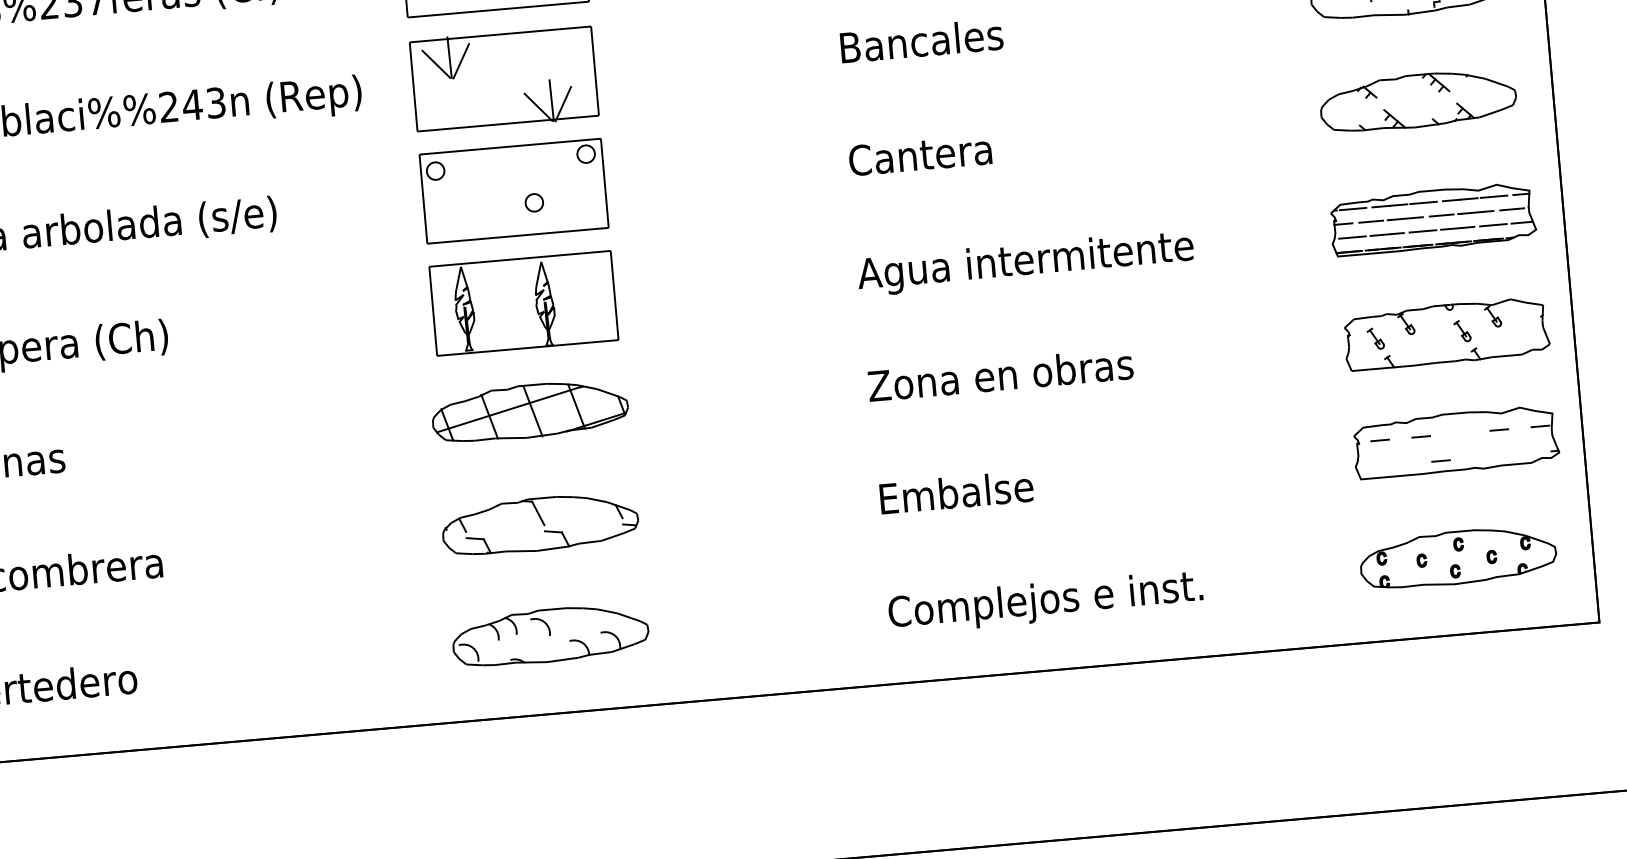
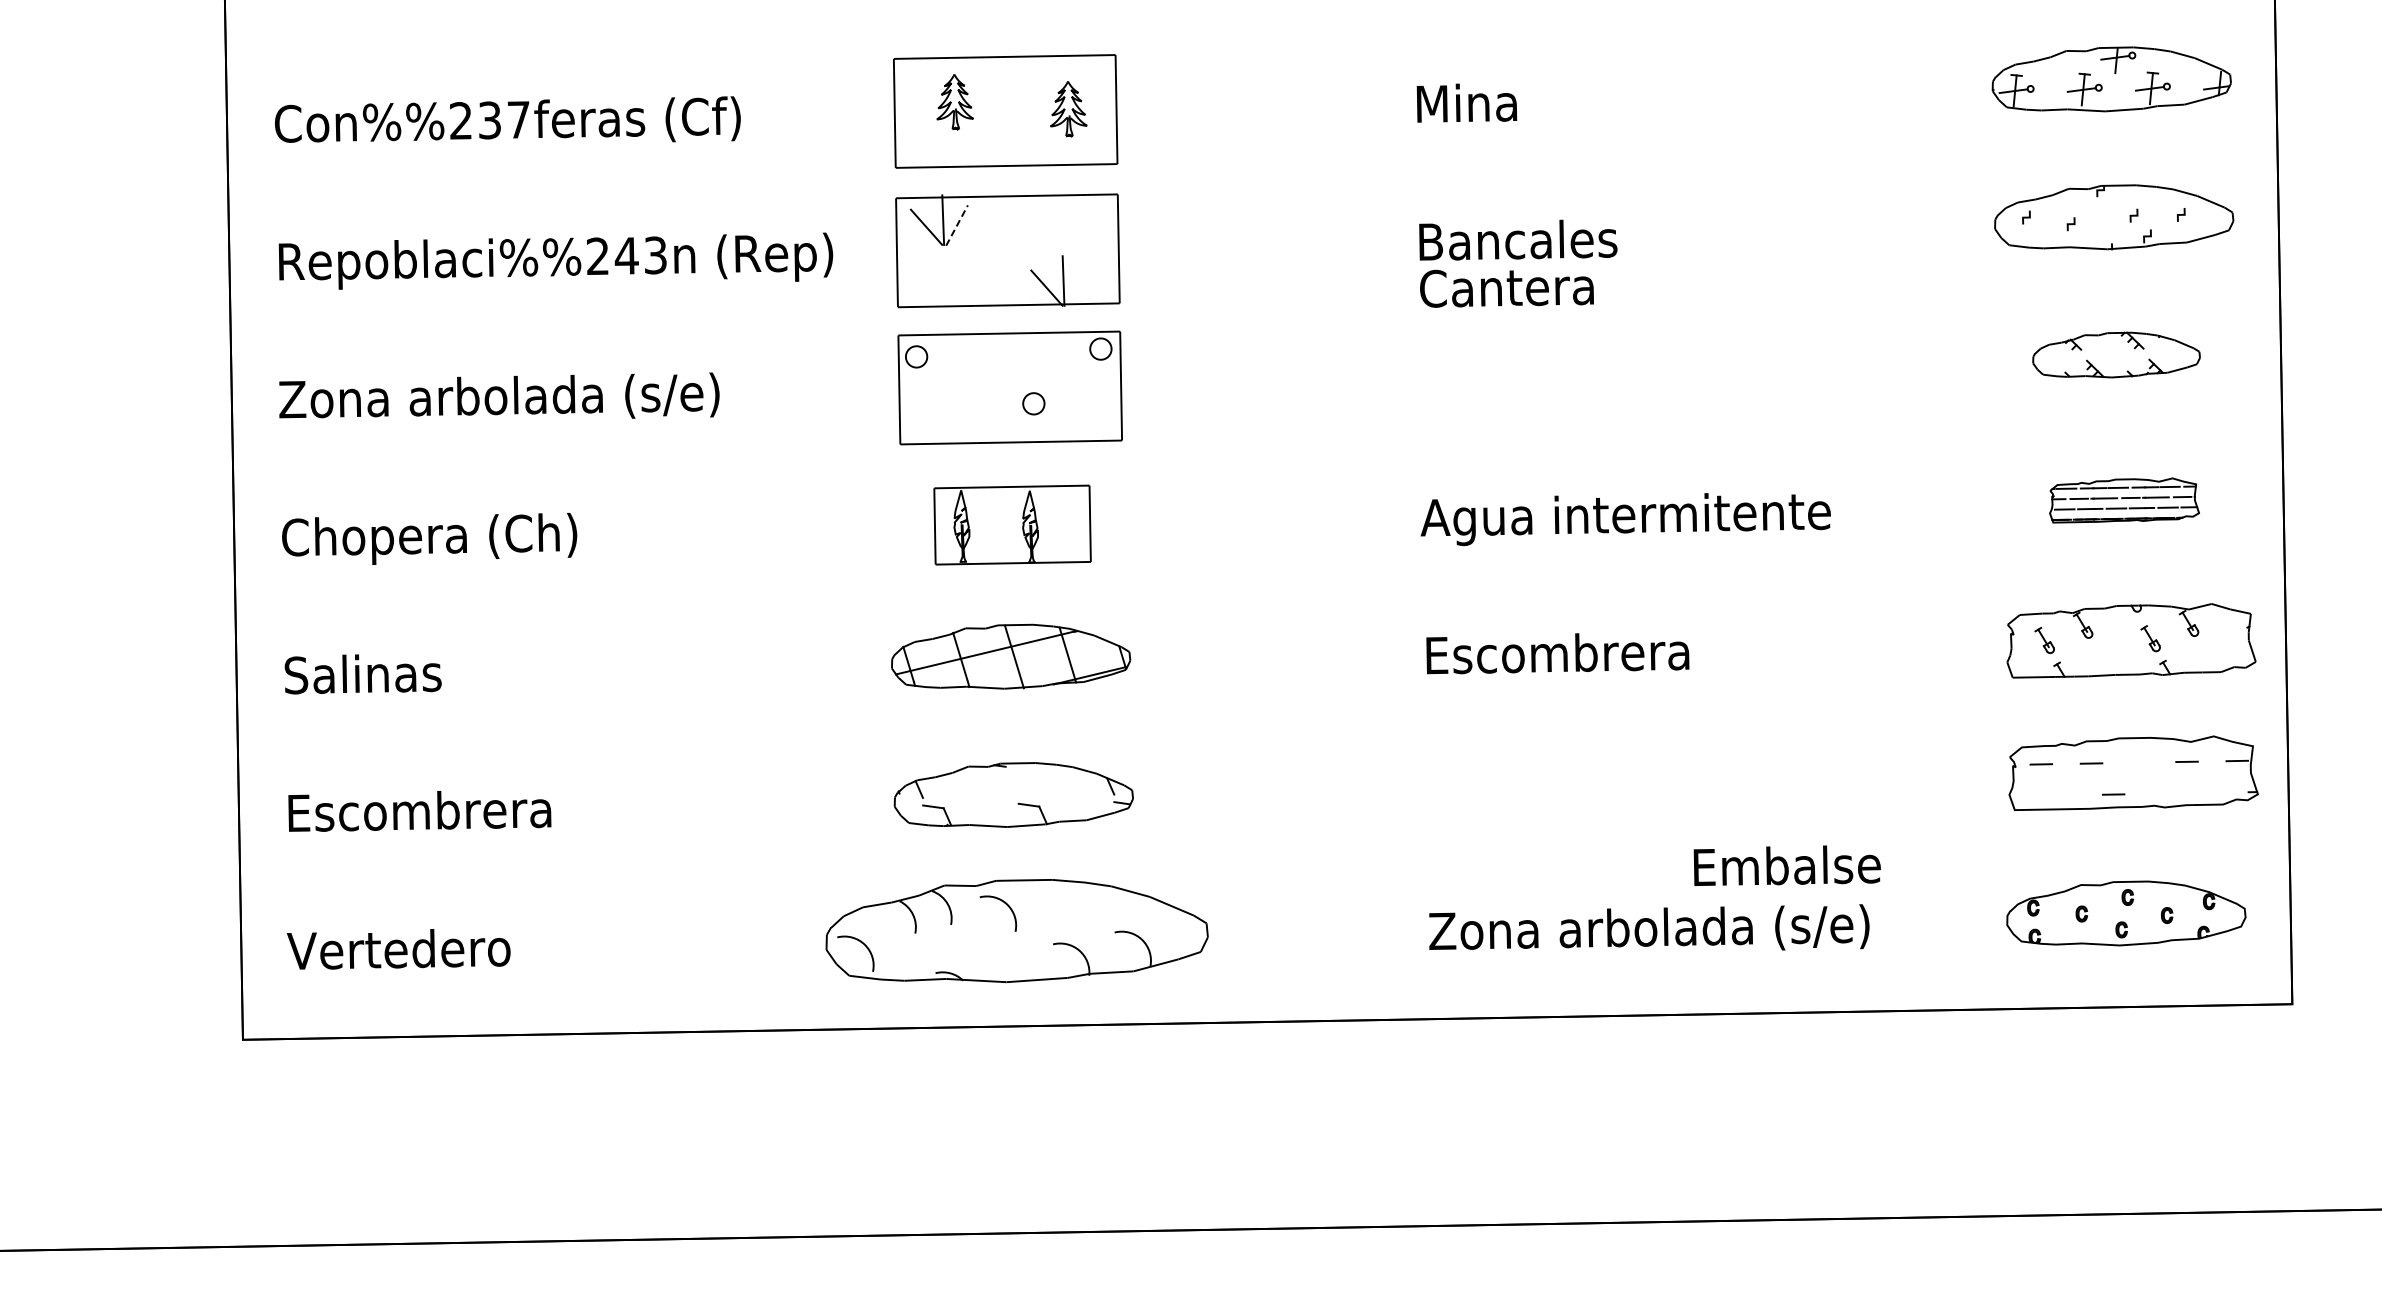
line: (461, 61) -> (957, 225), solid -> dashed
part: (1418, 100) -> (2116, 354), size x0.7
line: (563, 104) -> (1077, 286), removed
text: (920, 155) -> (1506, 288), moved
part: (1433, 219) -> (2124, 500), size x0.6
part: (523, 302) -> (1012, 524), size x0.7
text: (1000, 374) -> (1585, 652), Zona en obras -> Escombrera
text: (955, 492) -> (1786, 865), moved
line: (537, 513) -> (1011, 781), removed
text: (1068, 599) -> (1649, 931), Complejos e inst. -> Zona arbolada (s/e)
part: (550, 635) -> (1016, 930), size x1.6

